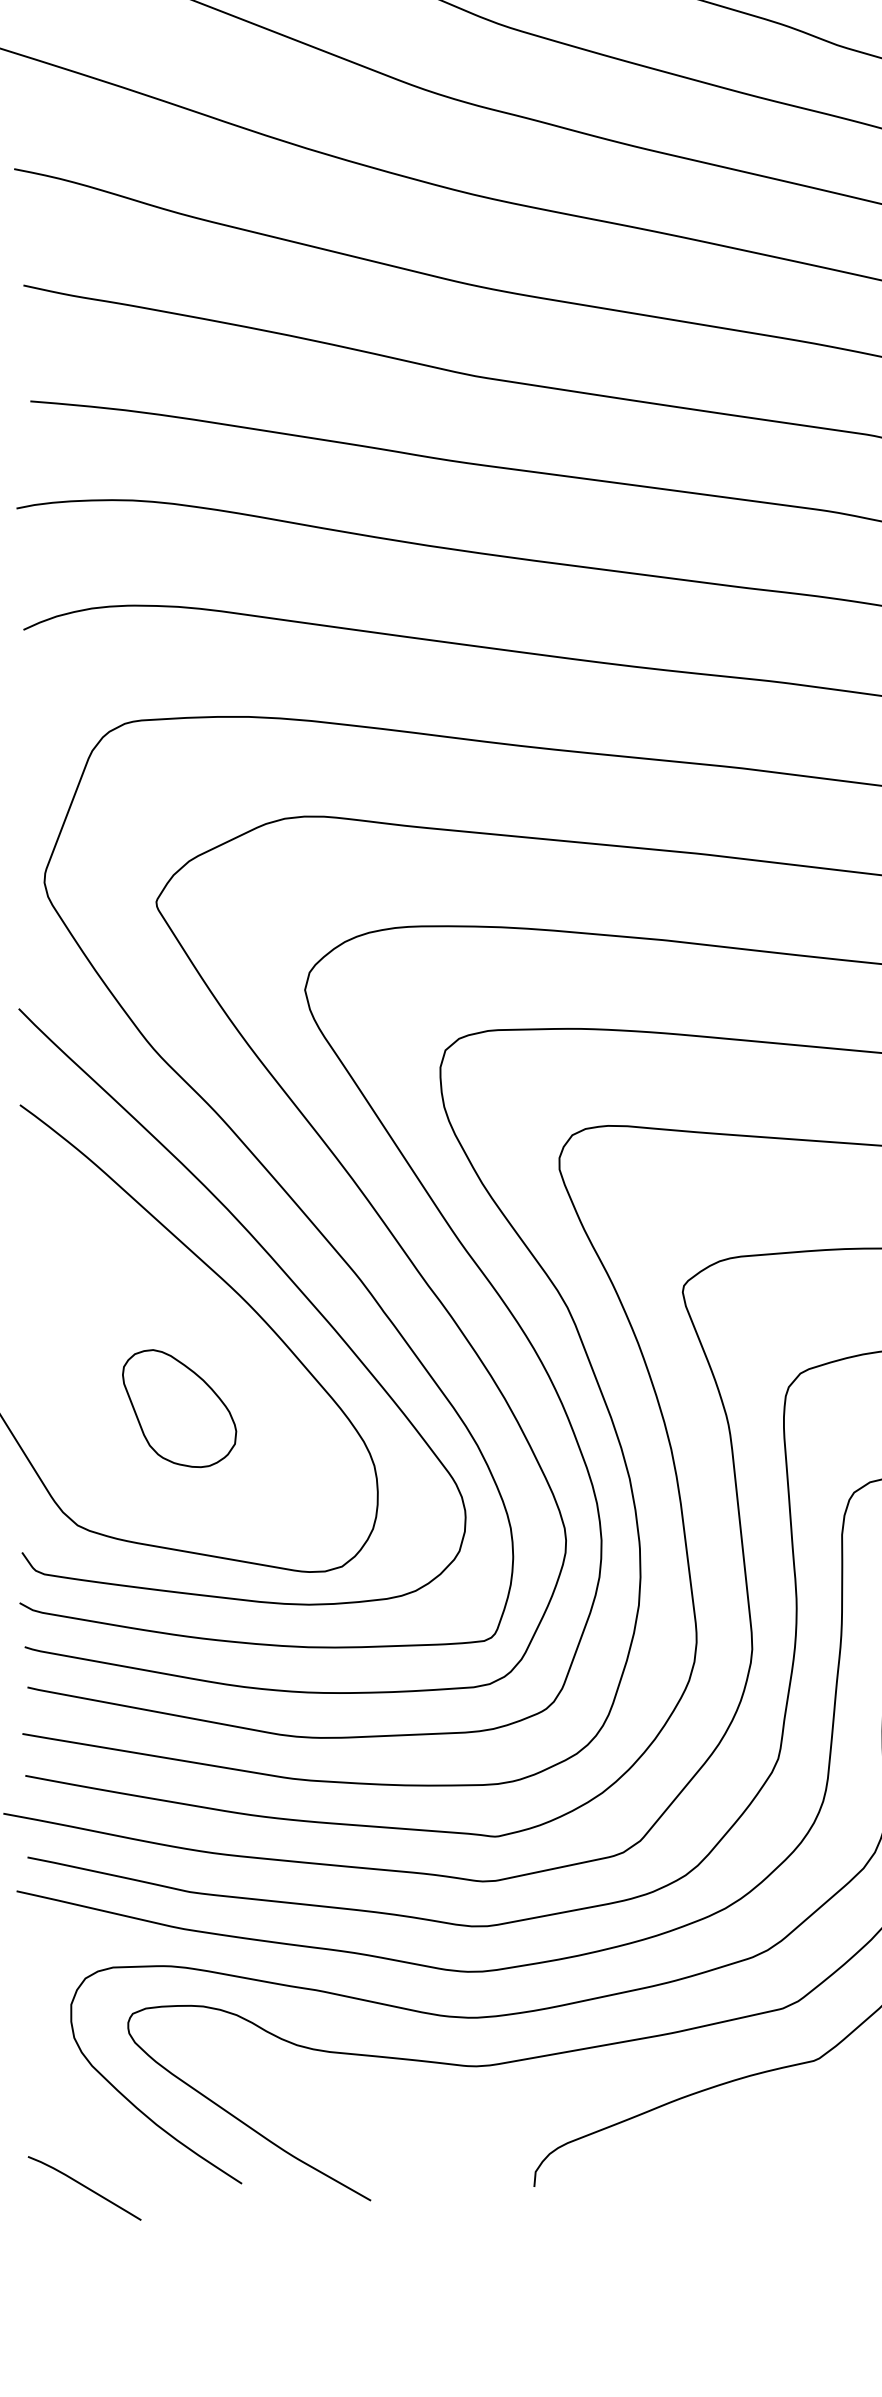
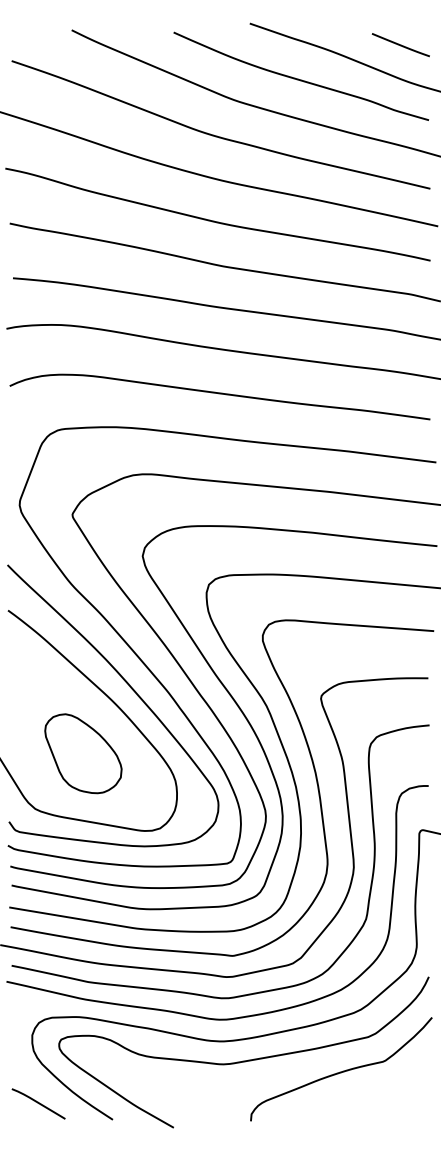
part: (179, 1407) -> (83, 753), size x1.43
curve: (84, 2187) -> (38, 1103), moved

